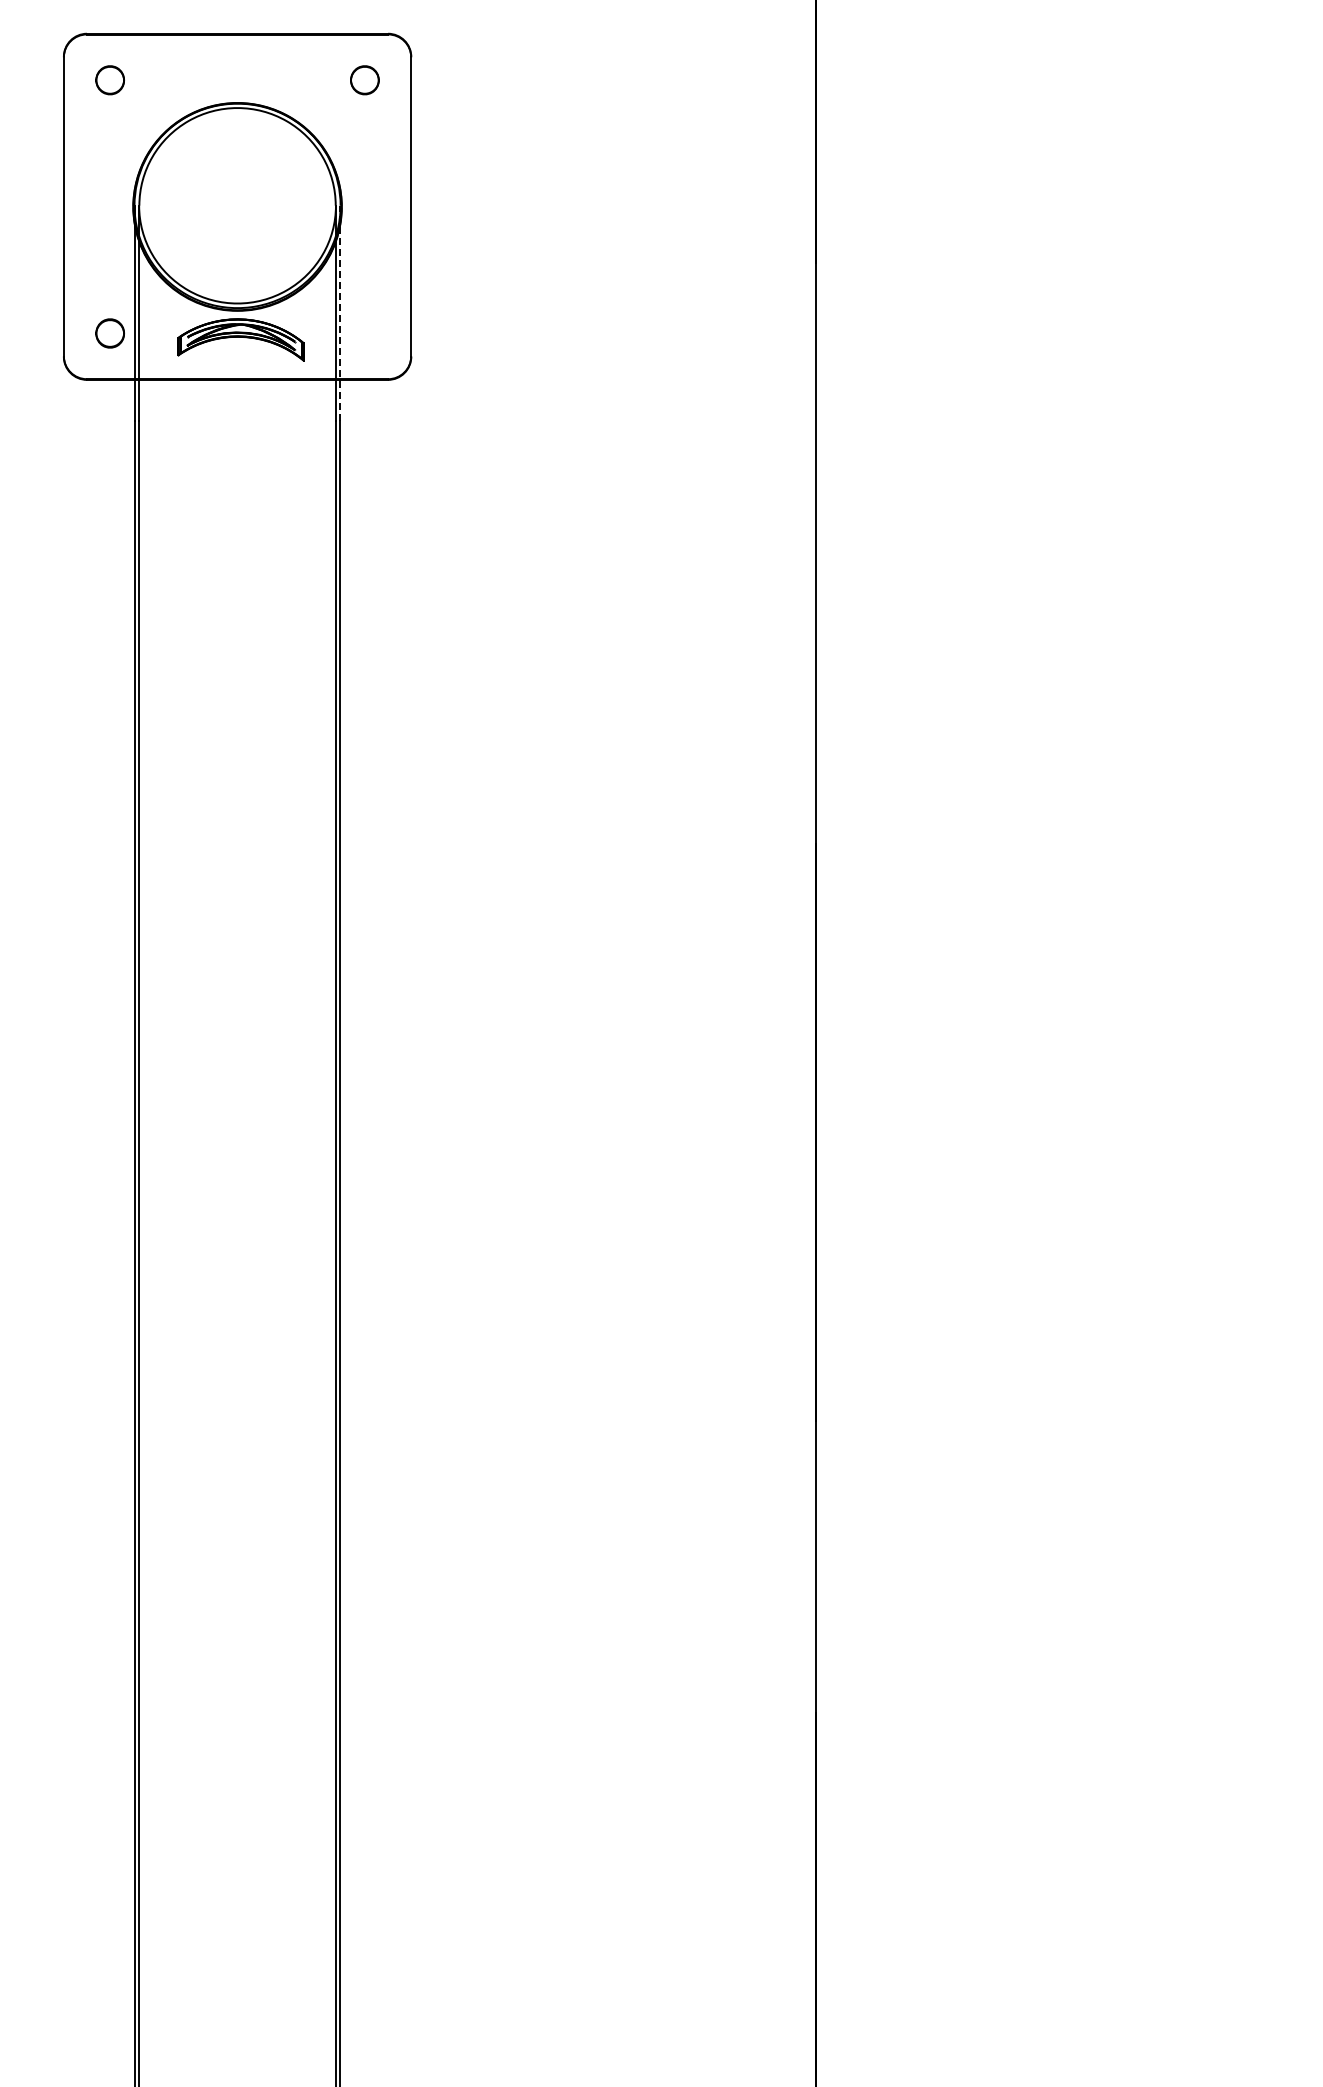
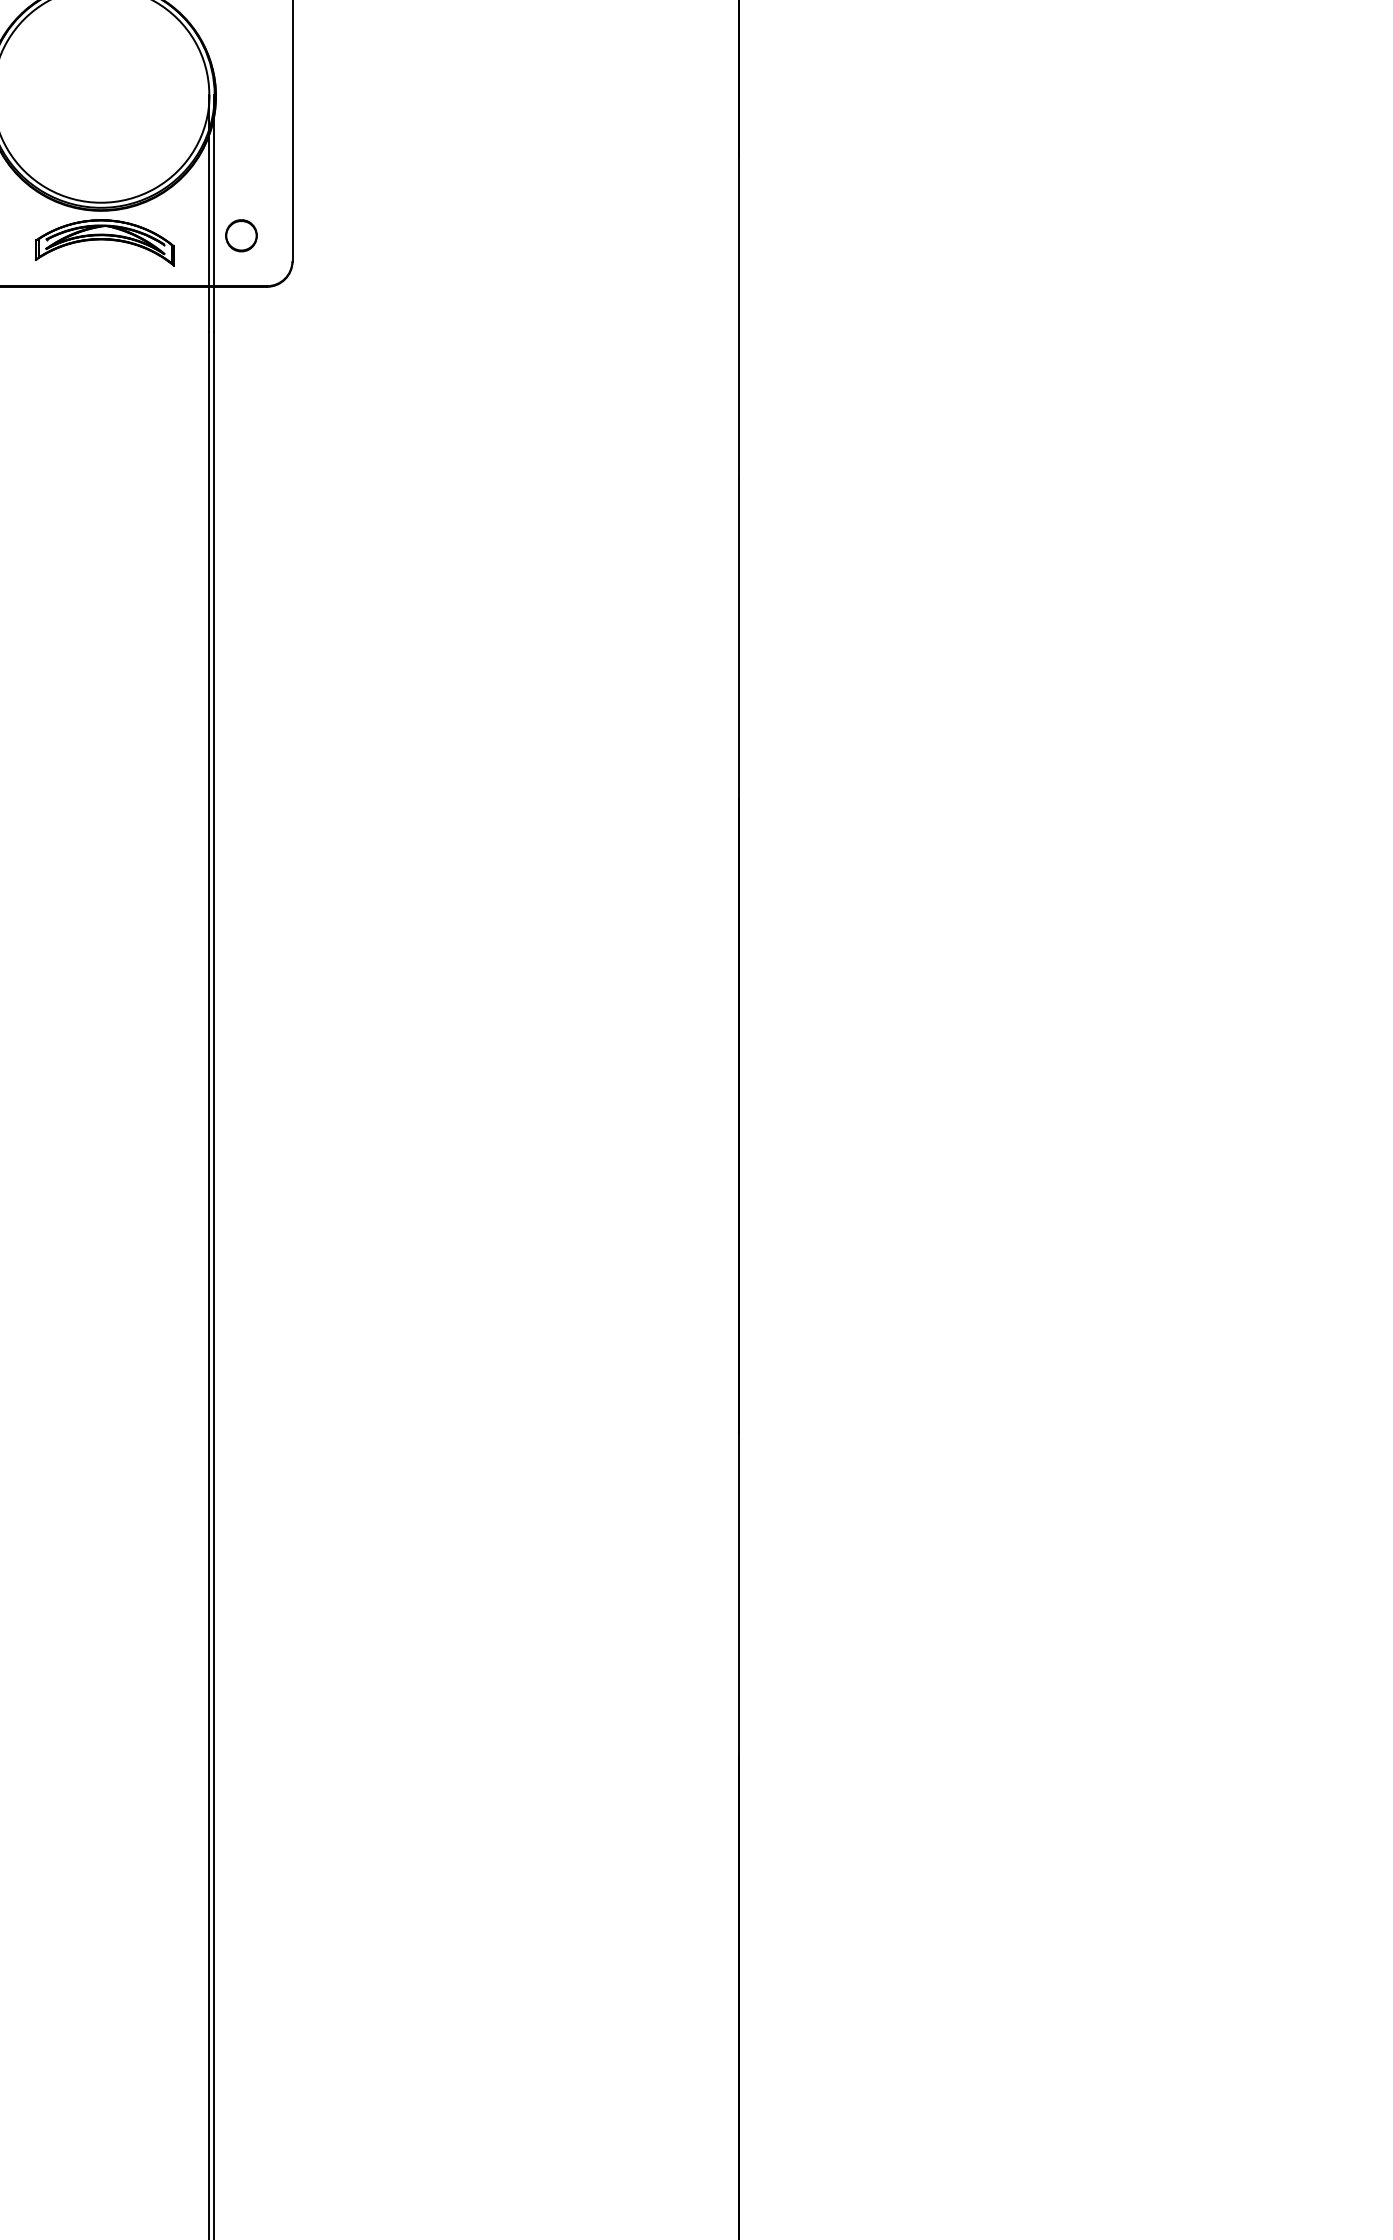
line: (340, 313) -> (214, 213), dashed -> solid
part: (364, 333) -> (241, 235), added

